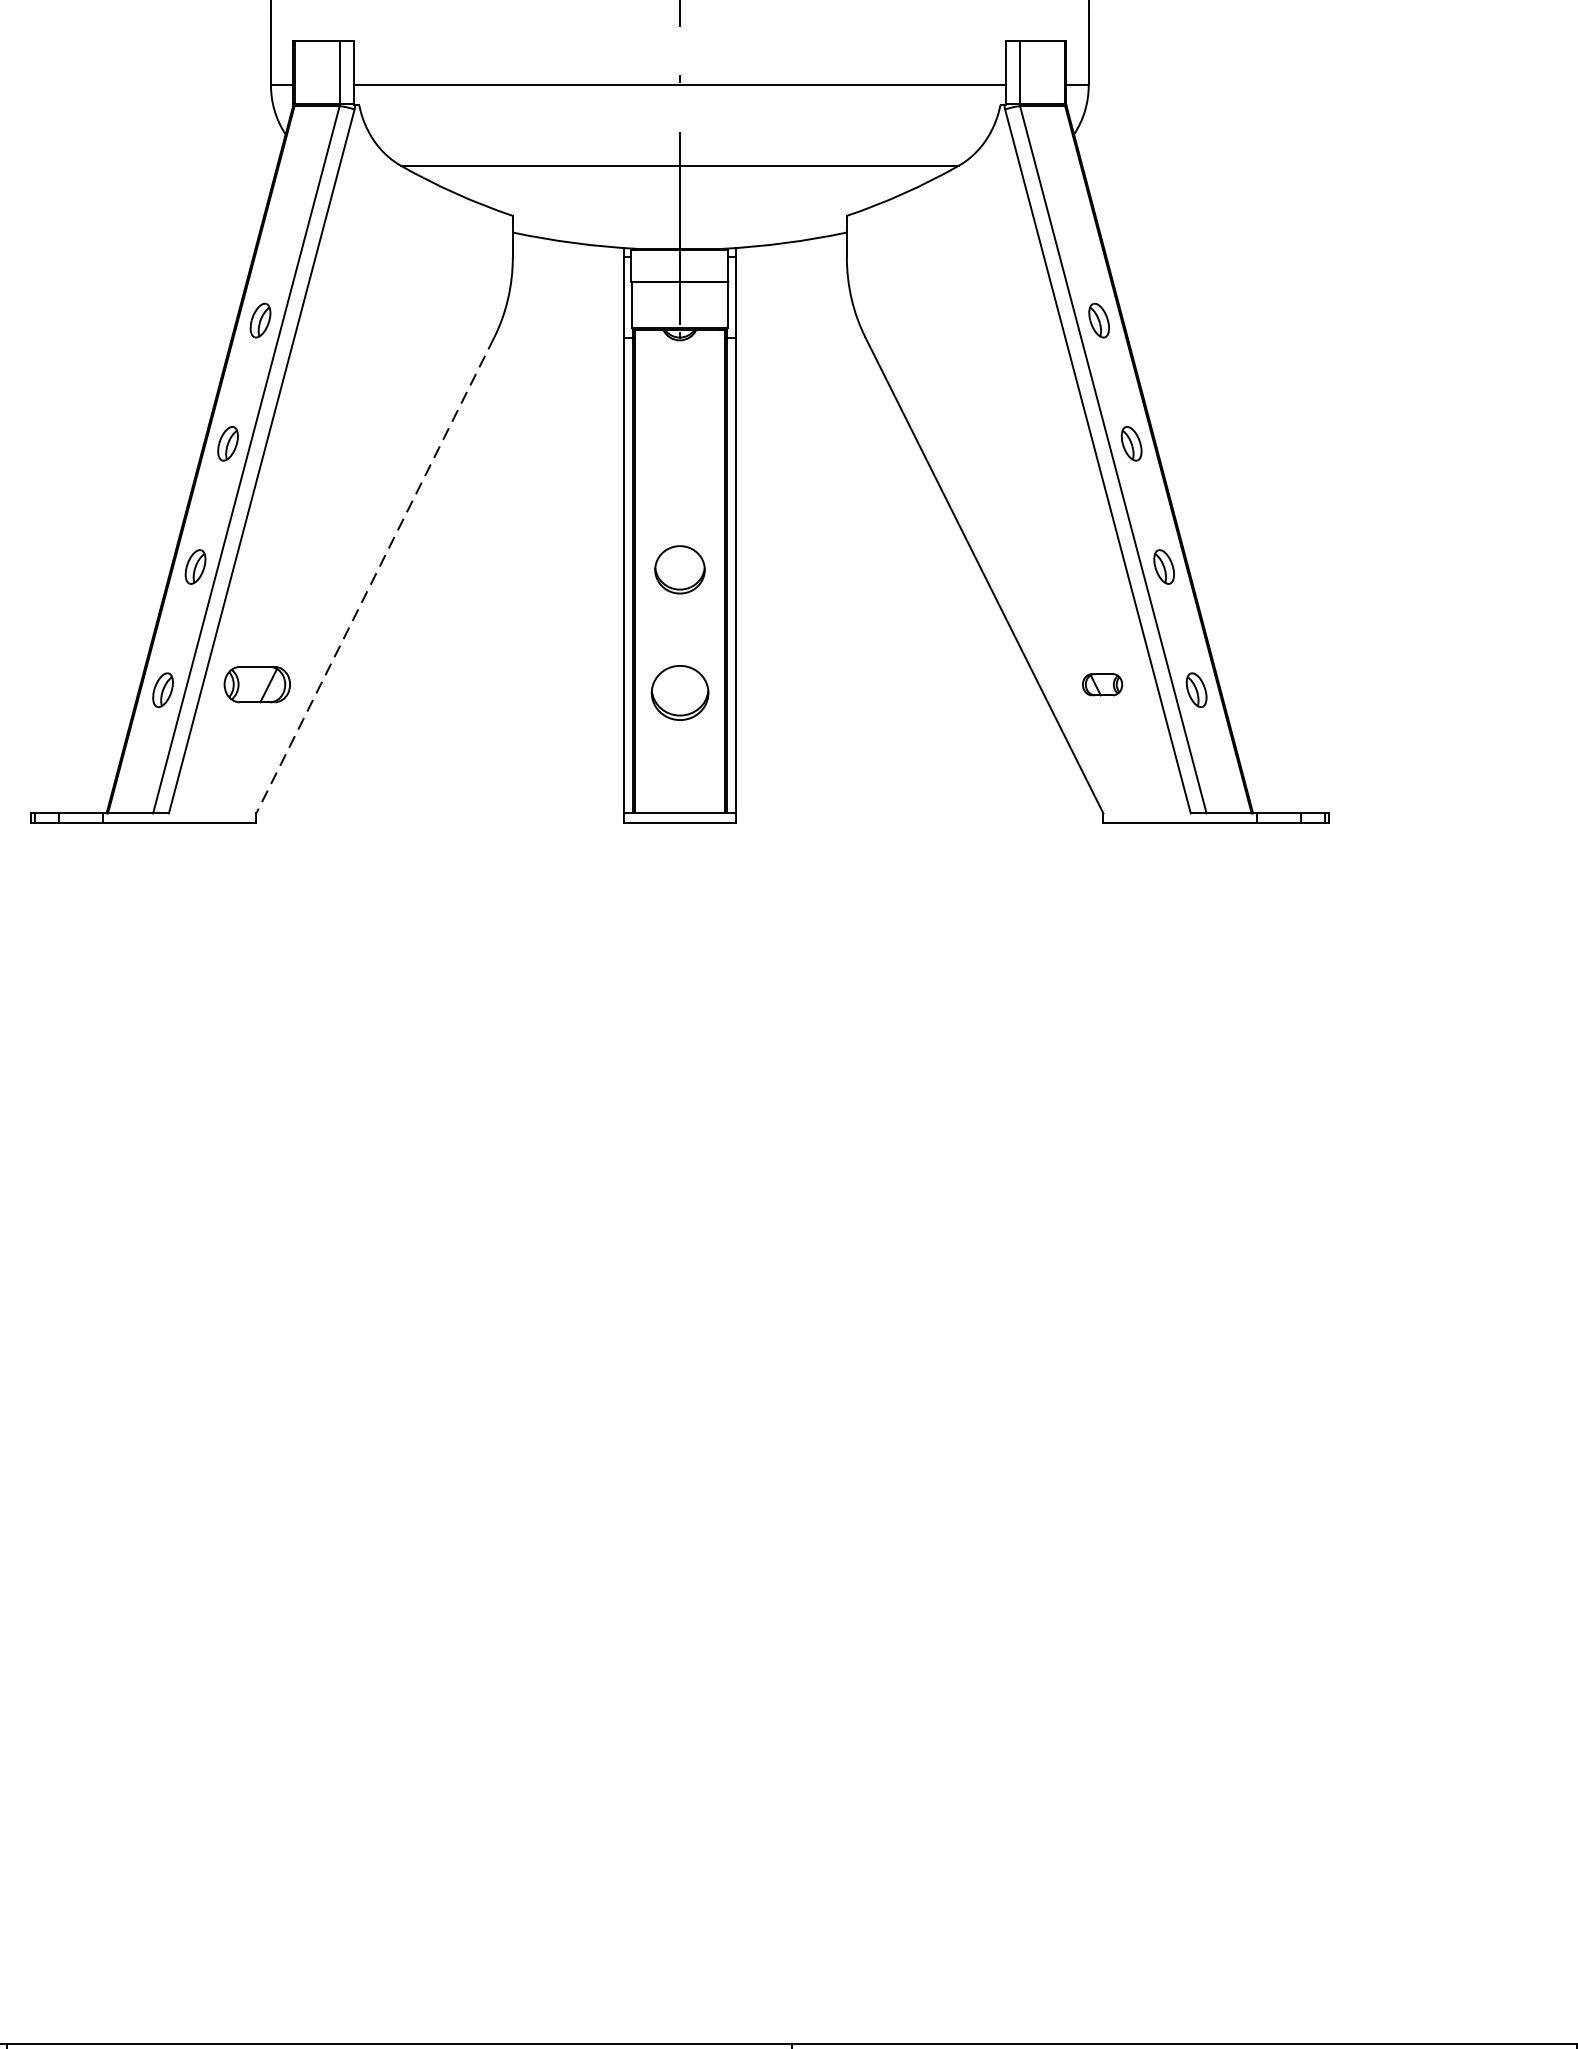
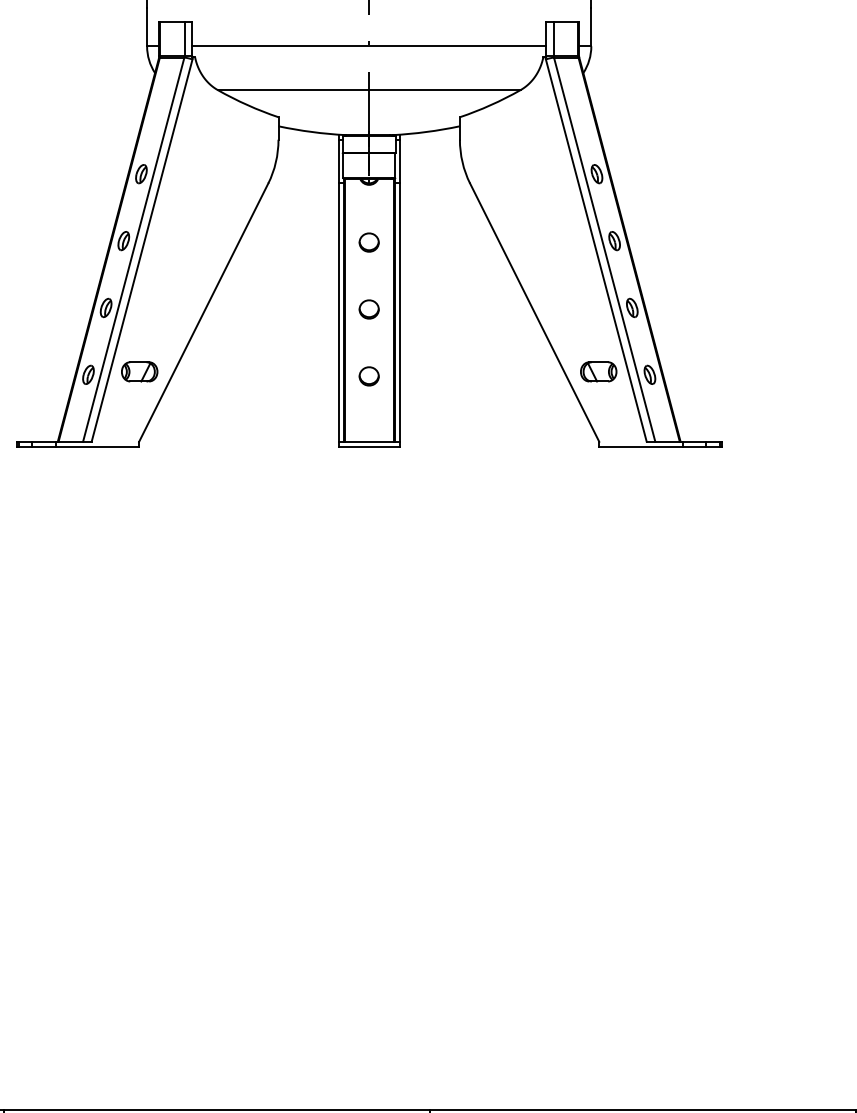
part: (678, 446) -> (368, 242), added
part: (678, 569) -> (368, 309), size x0.71
line: (374, 577) -> (203, 313), dashed -> solid
part: (1101, 683) -> (598, 371), size x1.67
part: (678, 693) -> (368, 376), size x0.62

